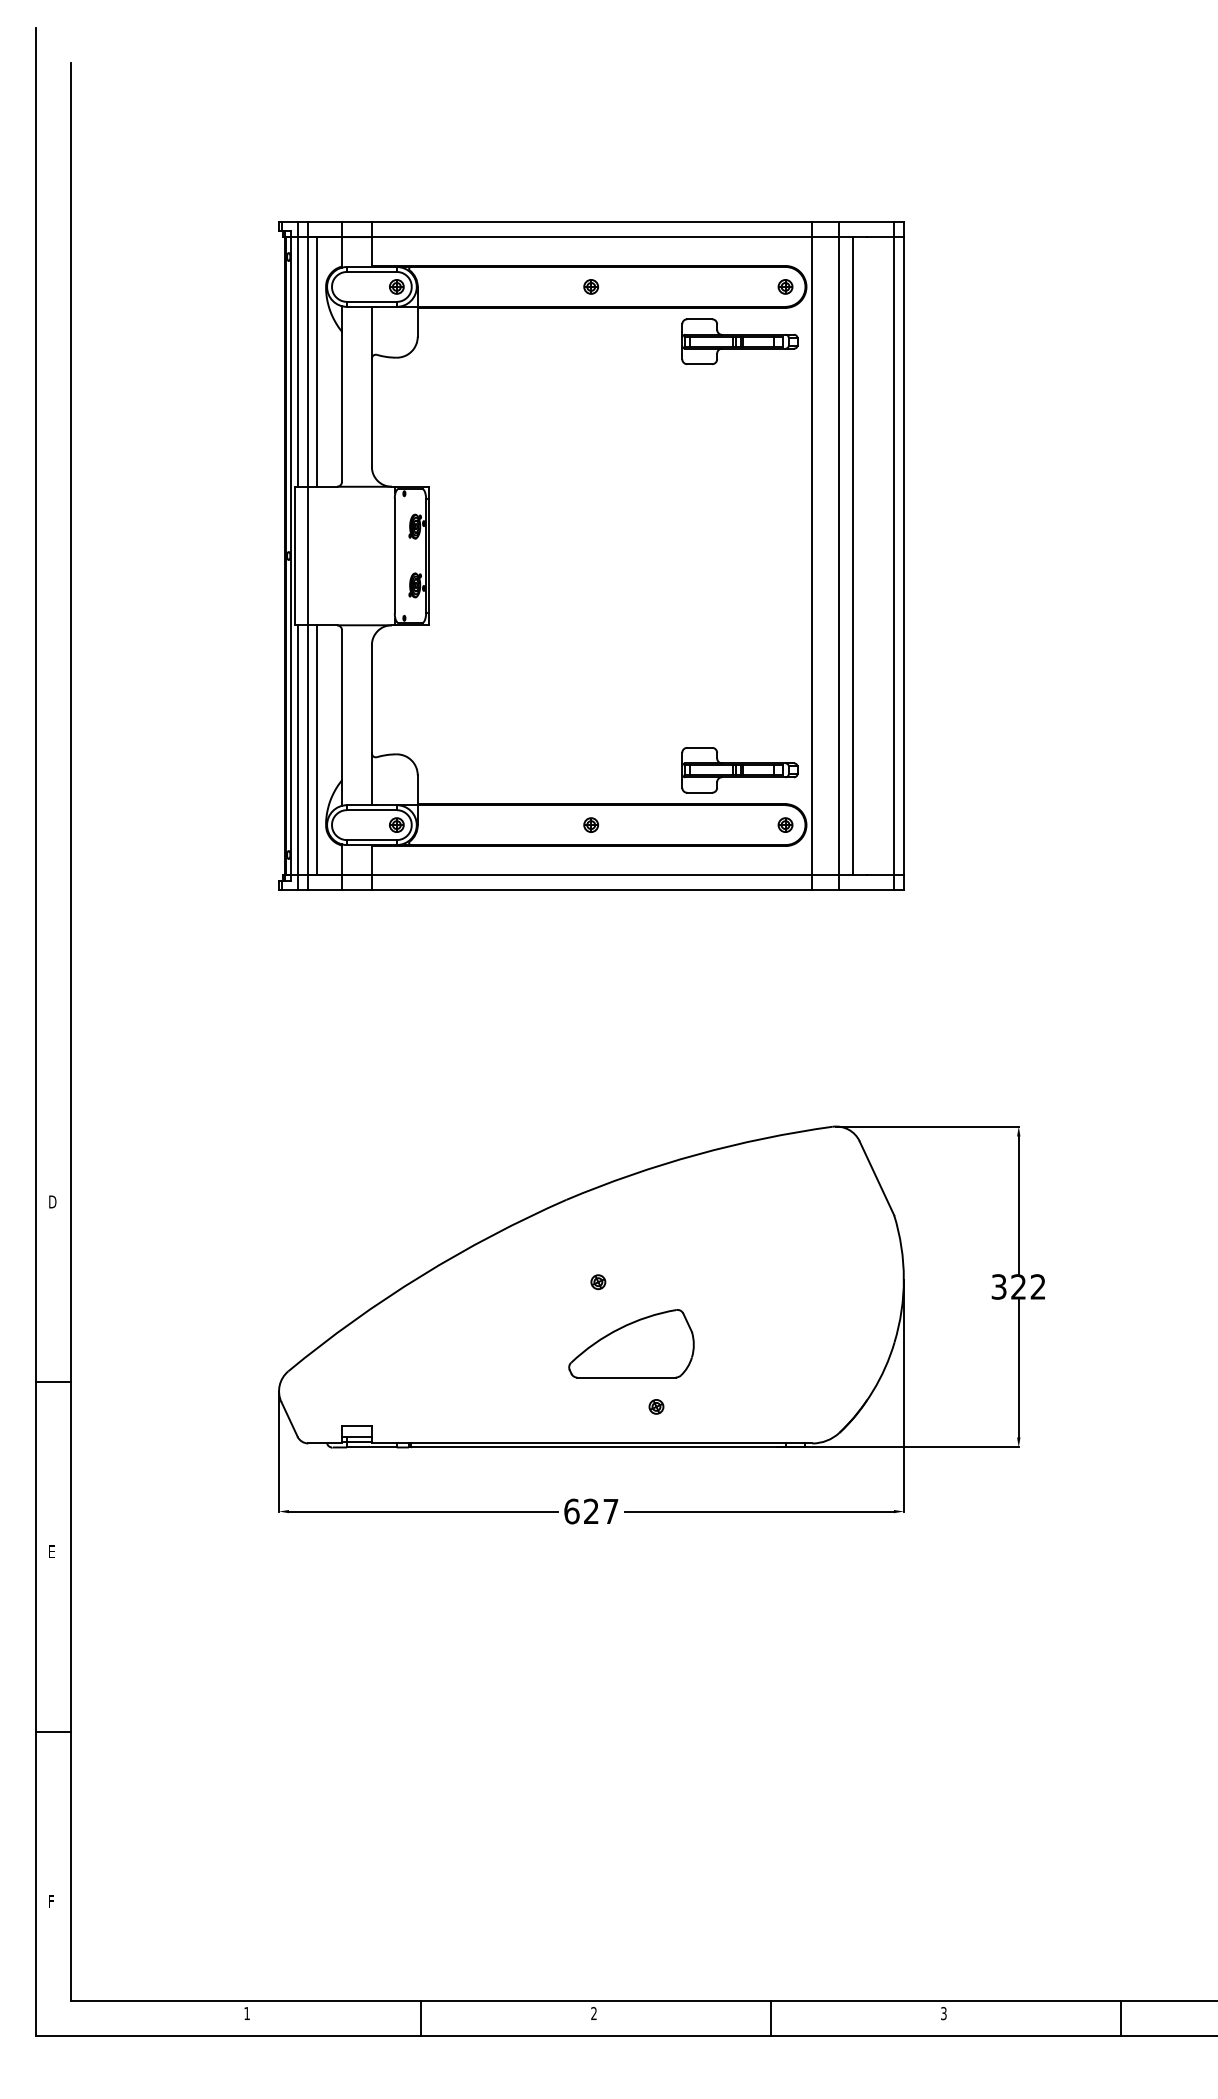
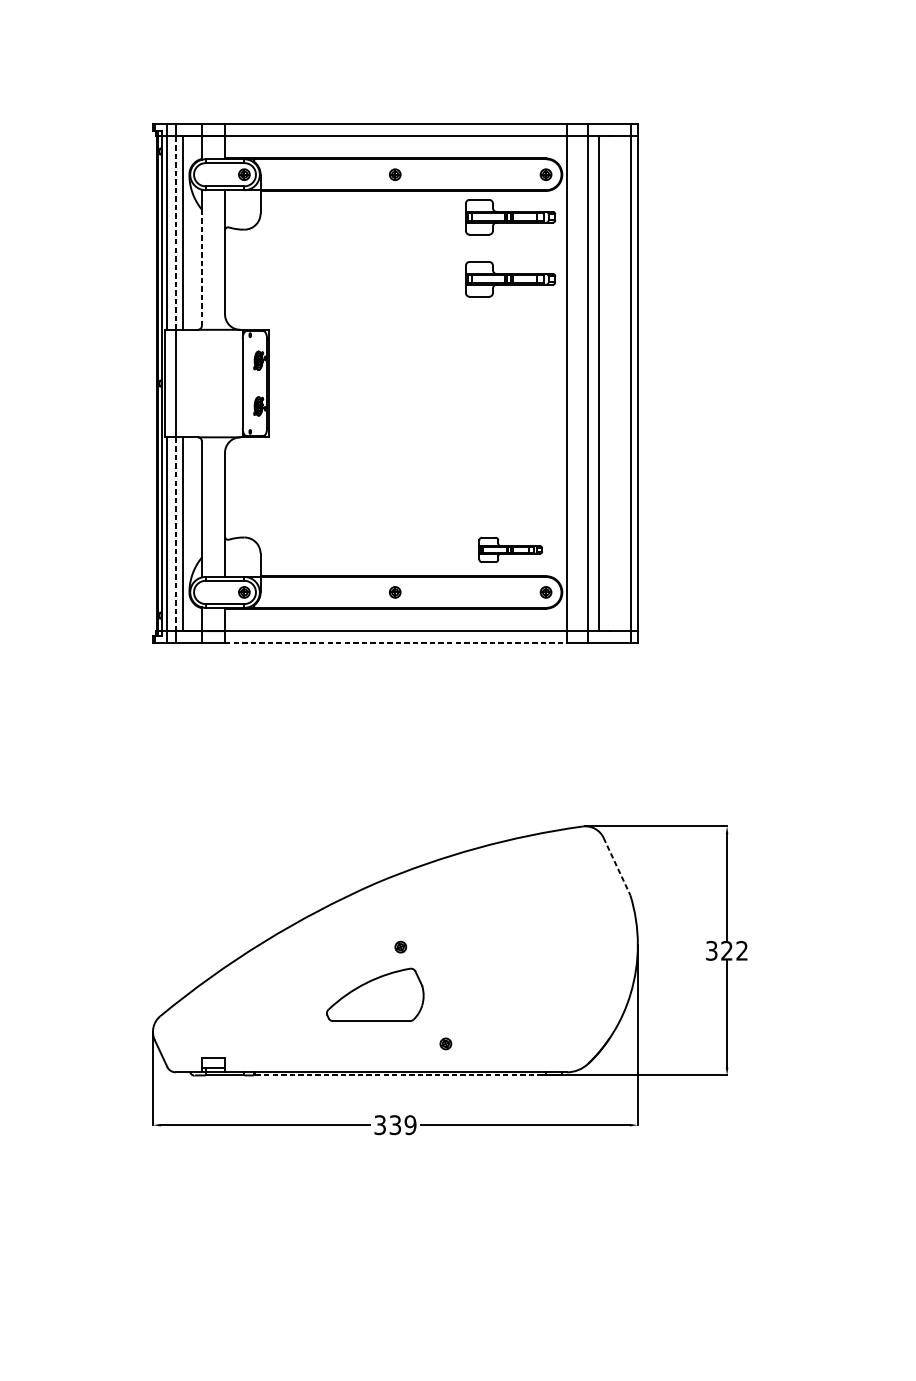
line: (308, 361) -> (175, 232), solid -> dashed
line: (342, 406) -> (202, 267), solid -> dashed
part: (739, 421) -> (510, 279), added
line: (308, 750) -> (175, 534), solid -> dashed
part: (739, 770) -> (510, 550), size x0.7
line: (592, 889) -> (396, 642), solid -> dashed
line: (876, 1178) -> (616, 866), solid -> dashed
part: (631, 1343) -> (375, 994), moved
line: (598, 1447) -> (400, 1075), solid -> dashed
text: (591, 1511) -> (395, 1125), 627 -> 339

